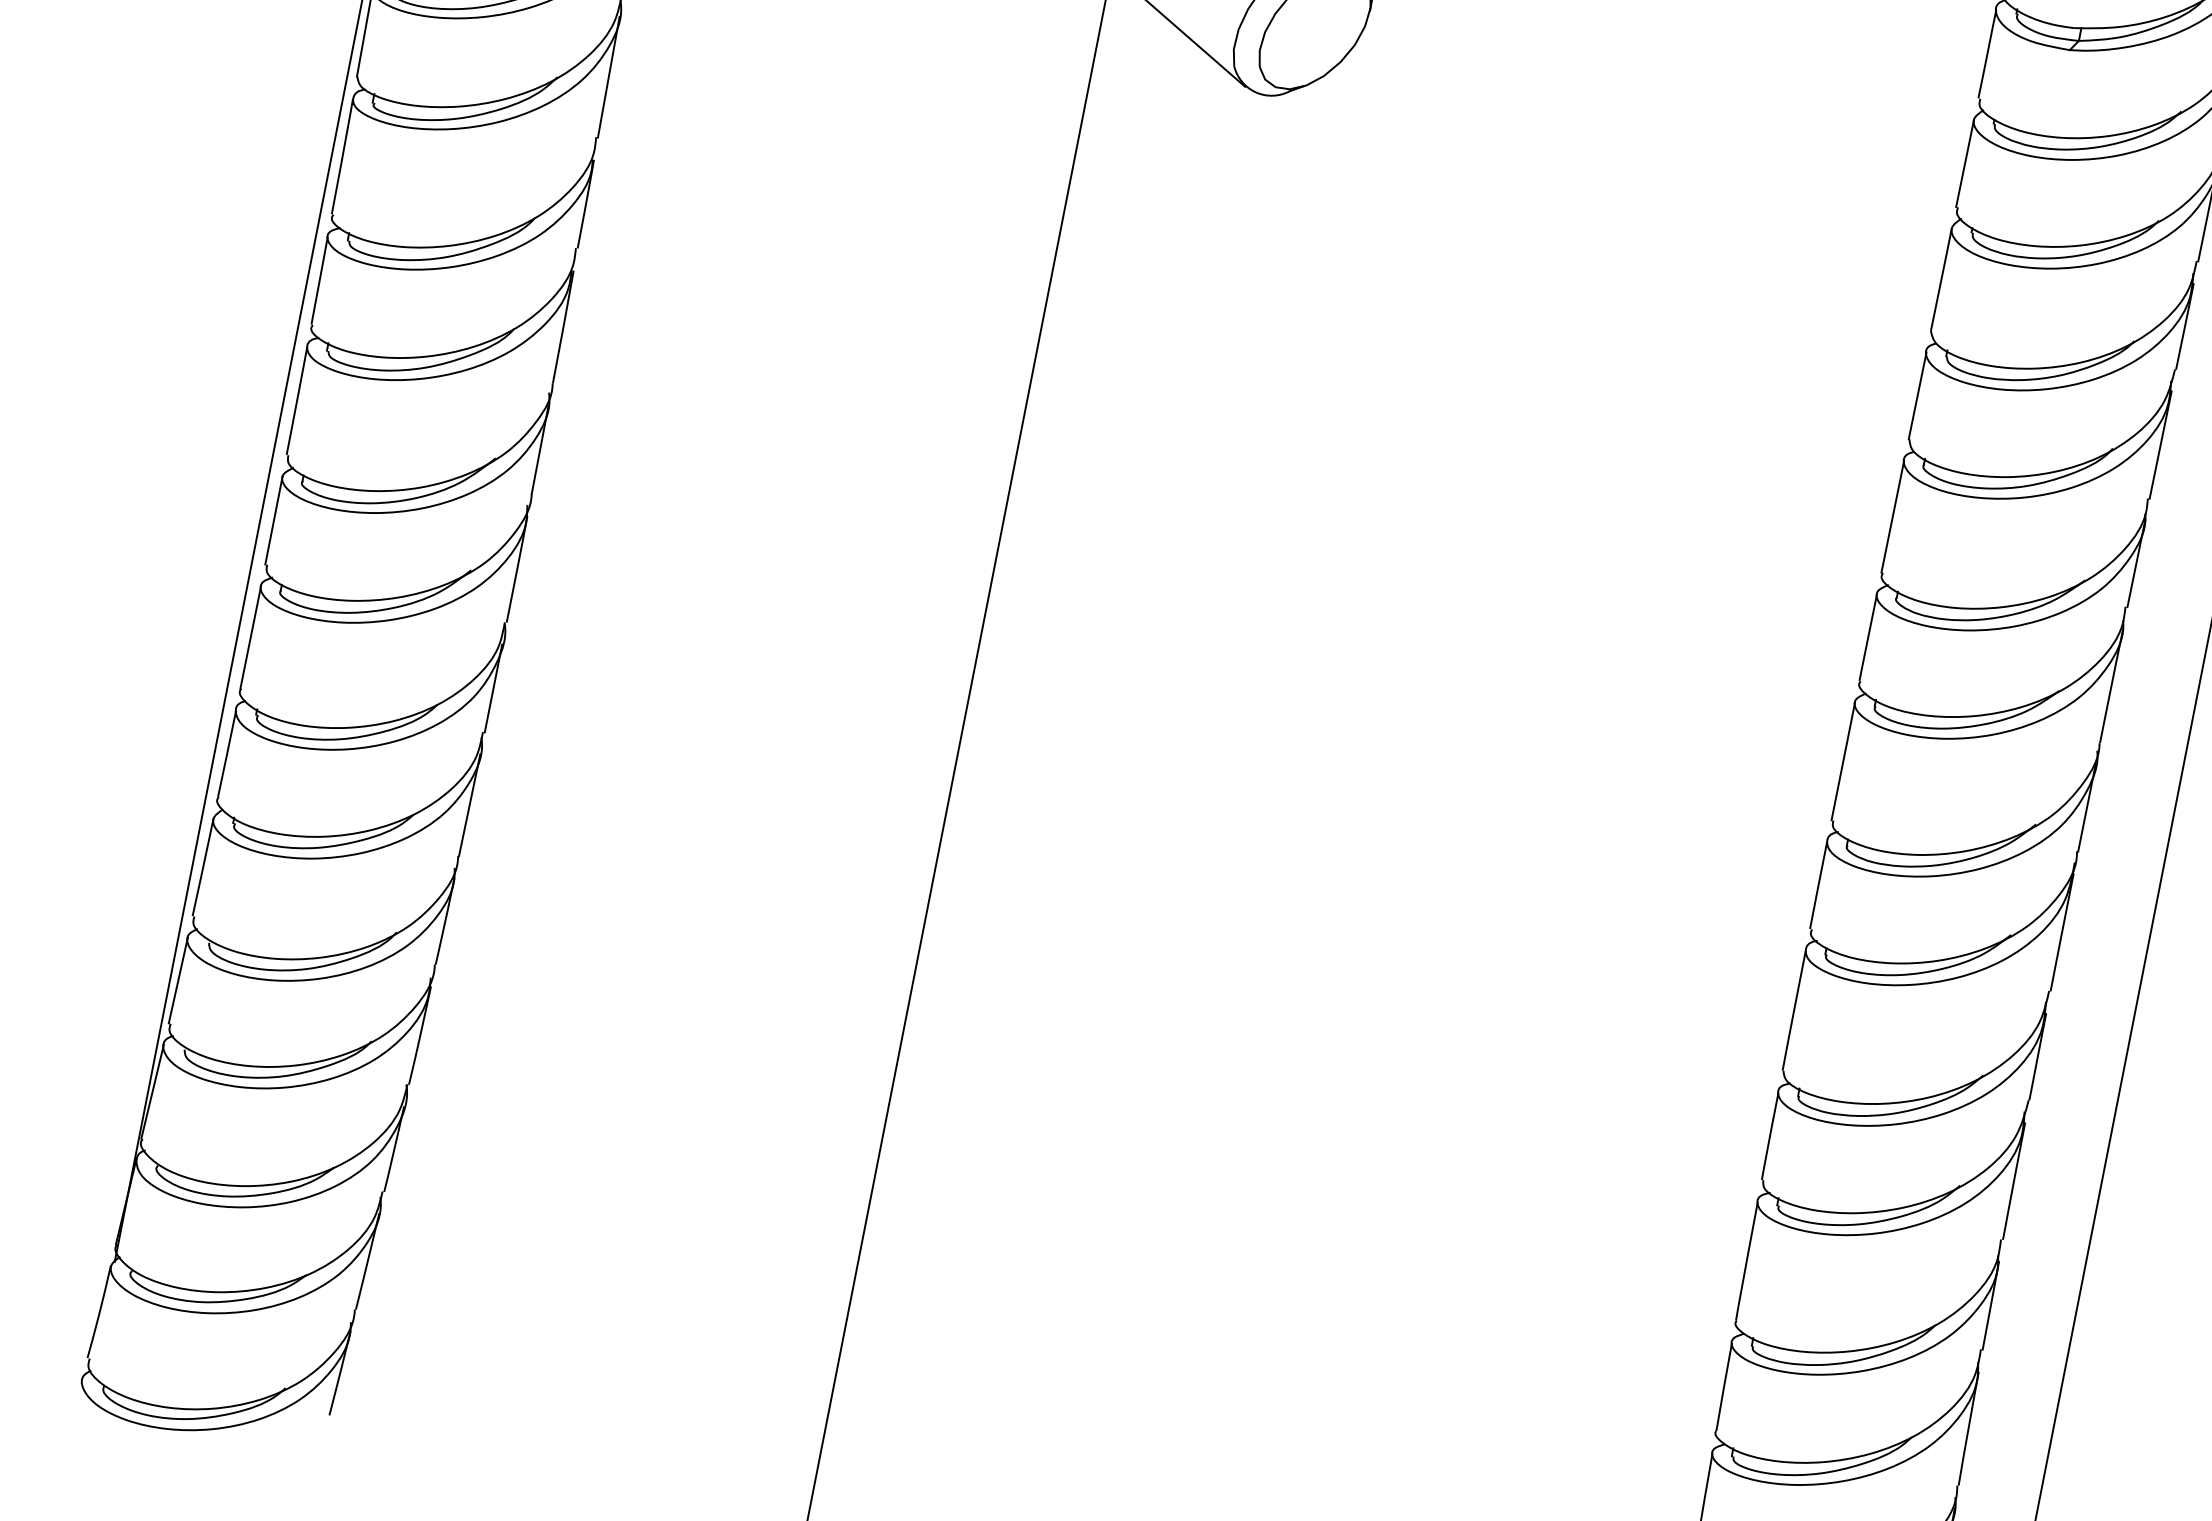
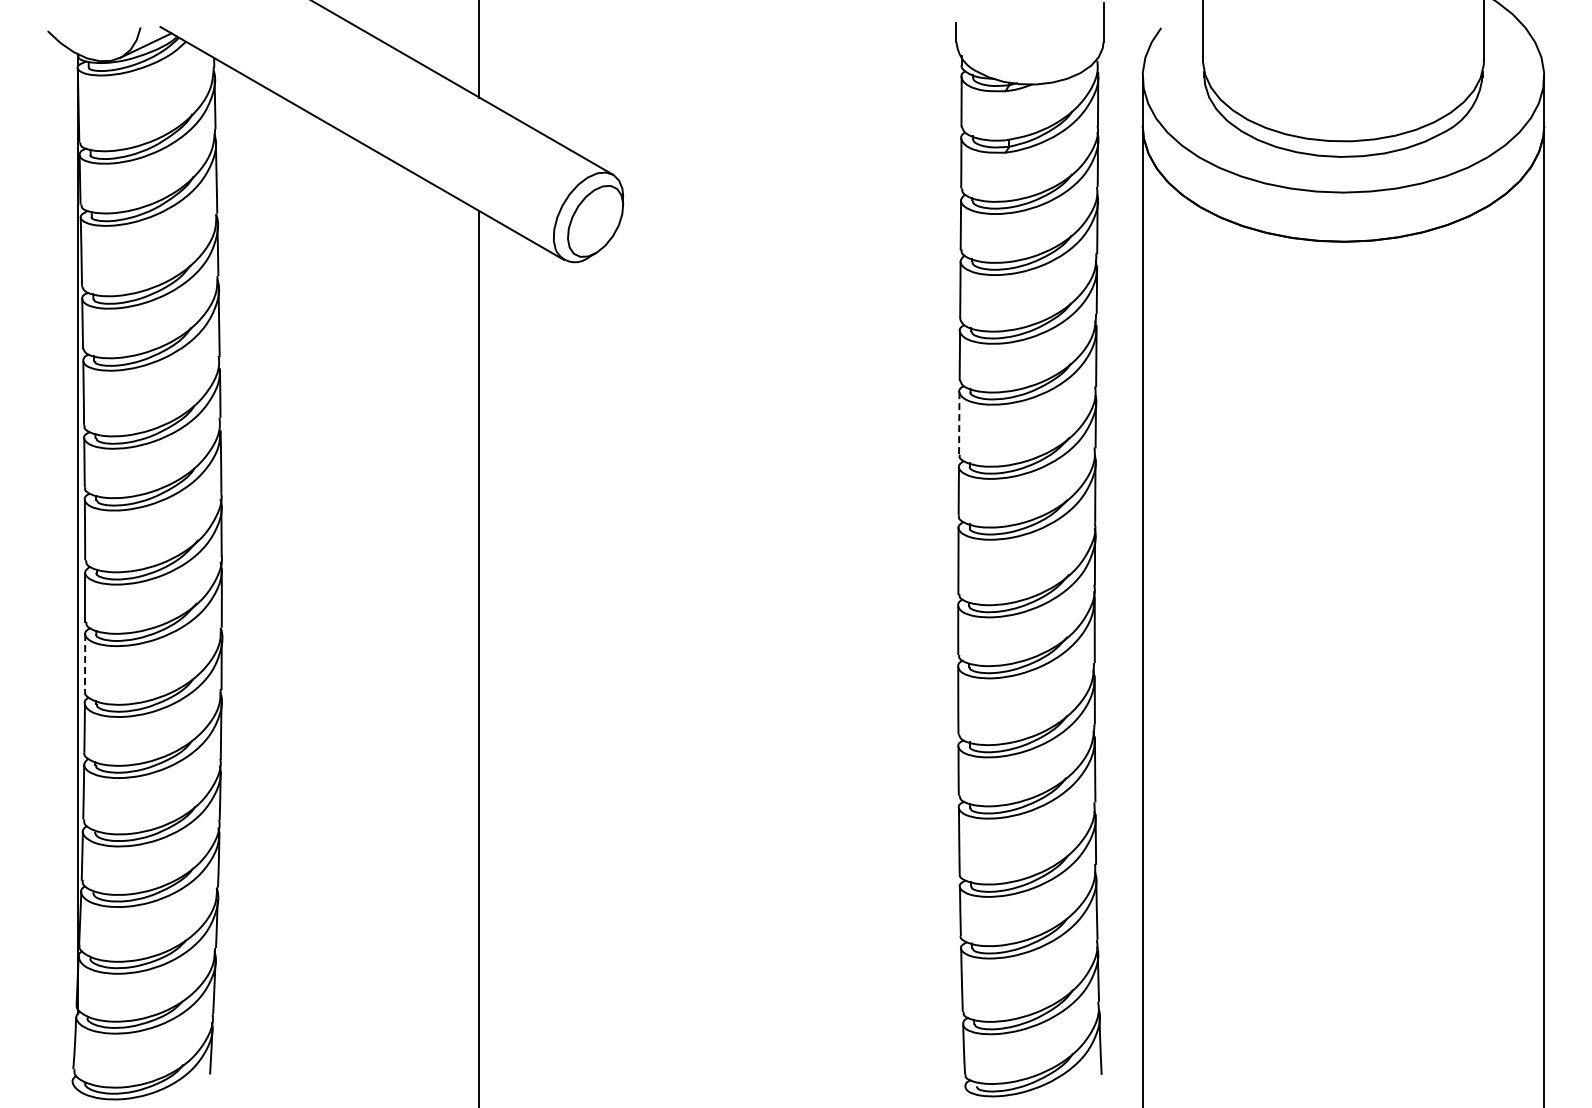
line: (1893, 516) -> (959, 423), solid -> dashed
line: (251, 637) -> (85, 662), solid -> dashed

